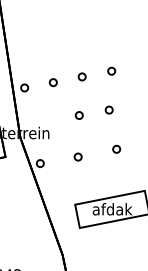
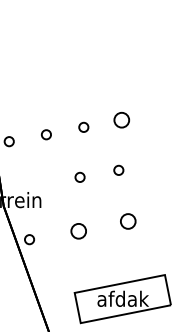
part: (111, 70) -> (121, 119), size x1.6
part: (116, 148) -> (128, 220), size x1.6
part: (77, 156) -> (77, 230), size x1.6

